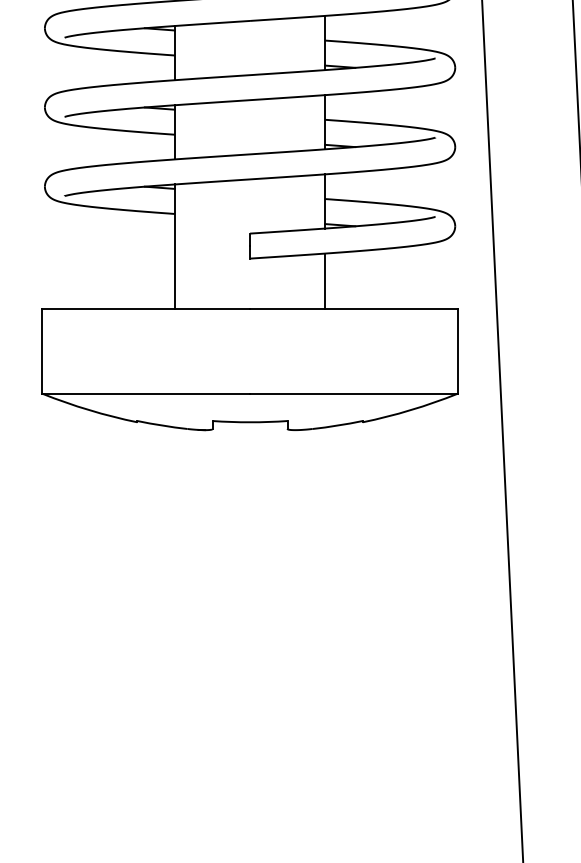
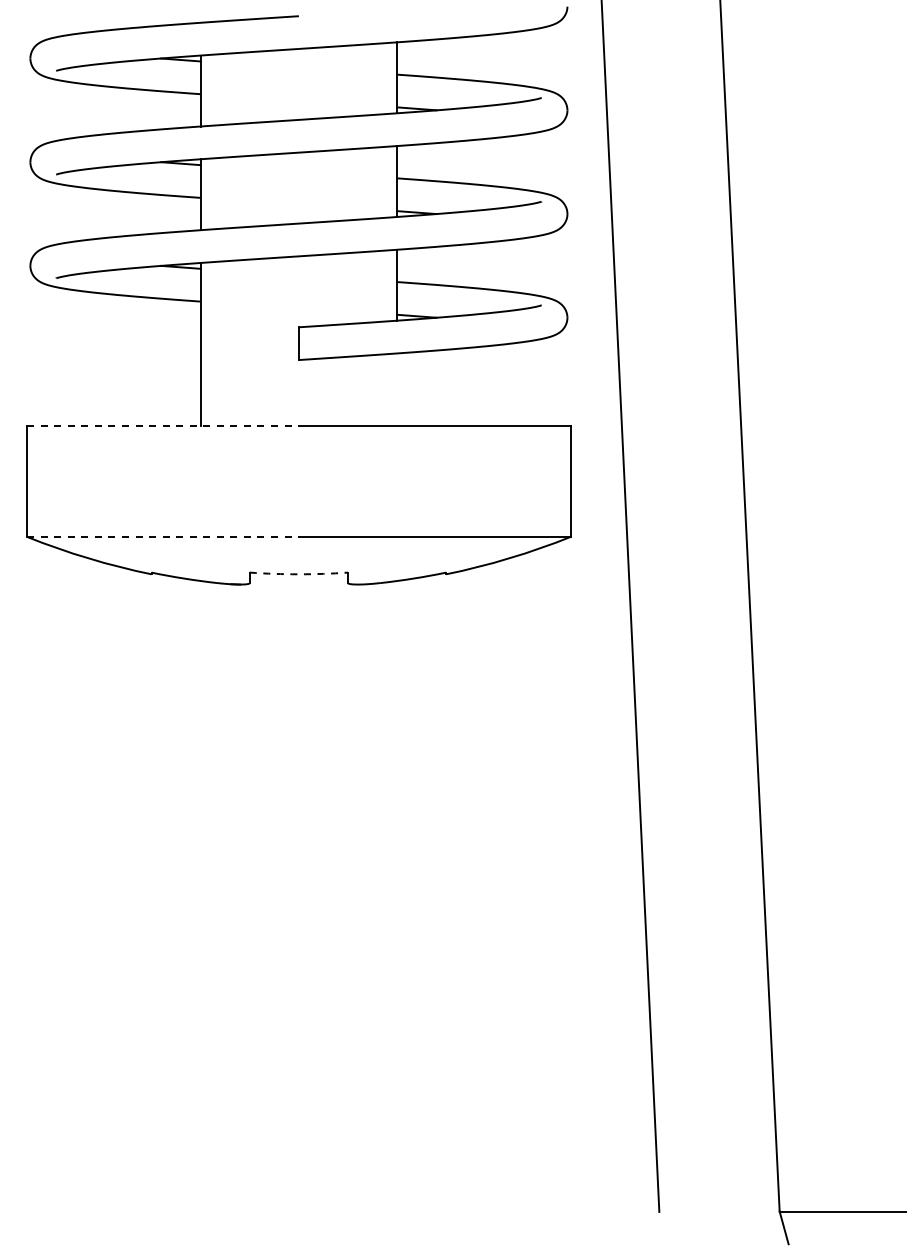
line: (325, 281) -> (397, 389), removed
line: (146, 308) -> (163, 425), solid -> dashed
line: (146, 393) -> (163, 536), solid -> dashed
arc: (249, 422) -> (298, 574), solid -> dashed

